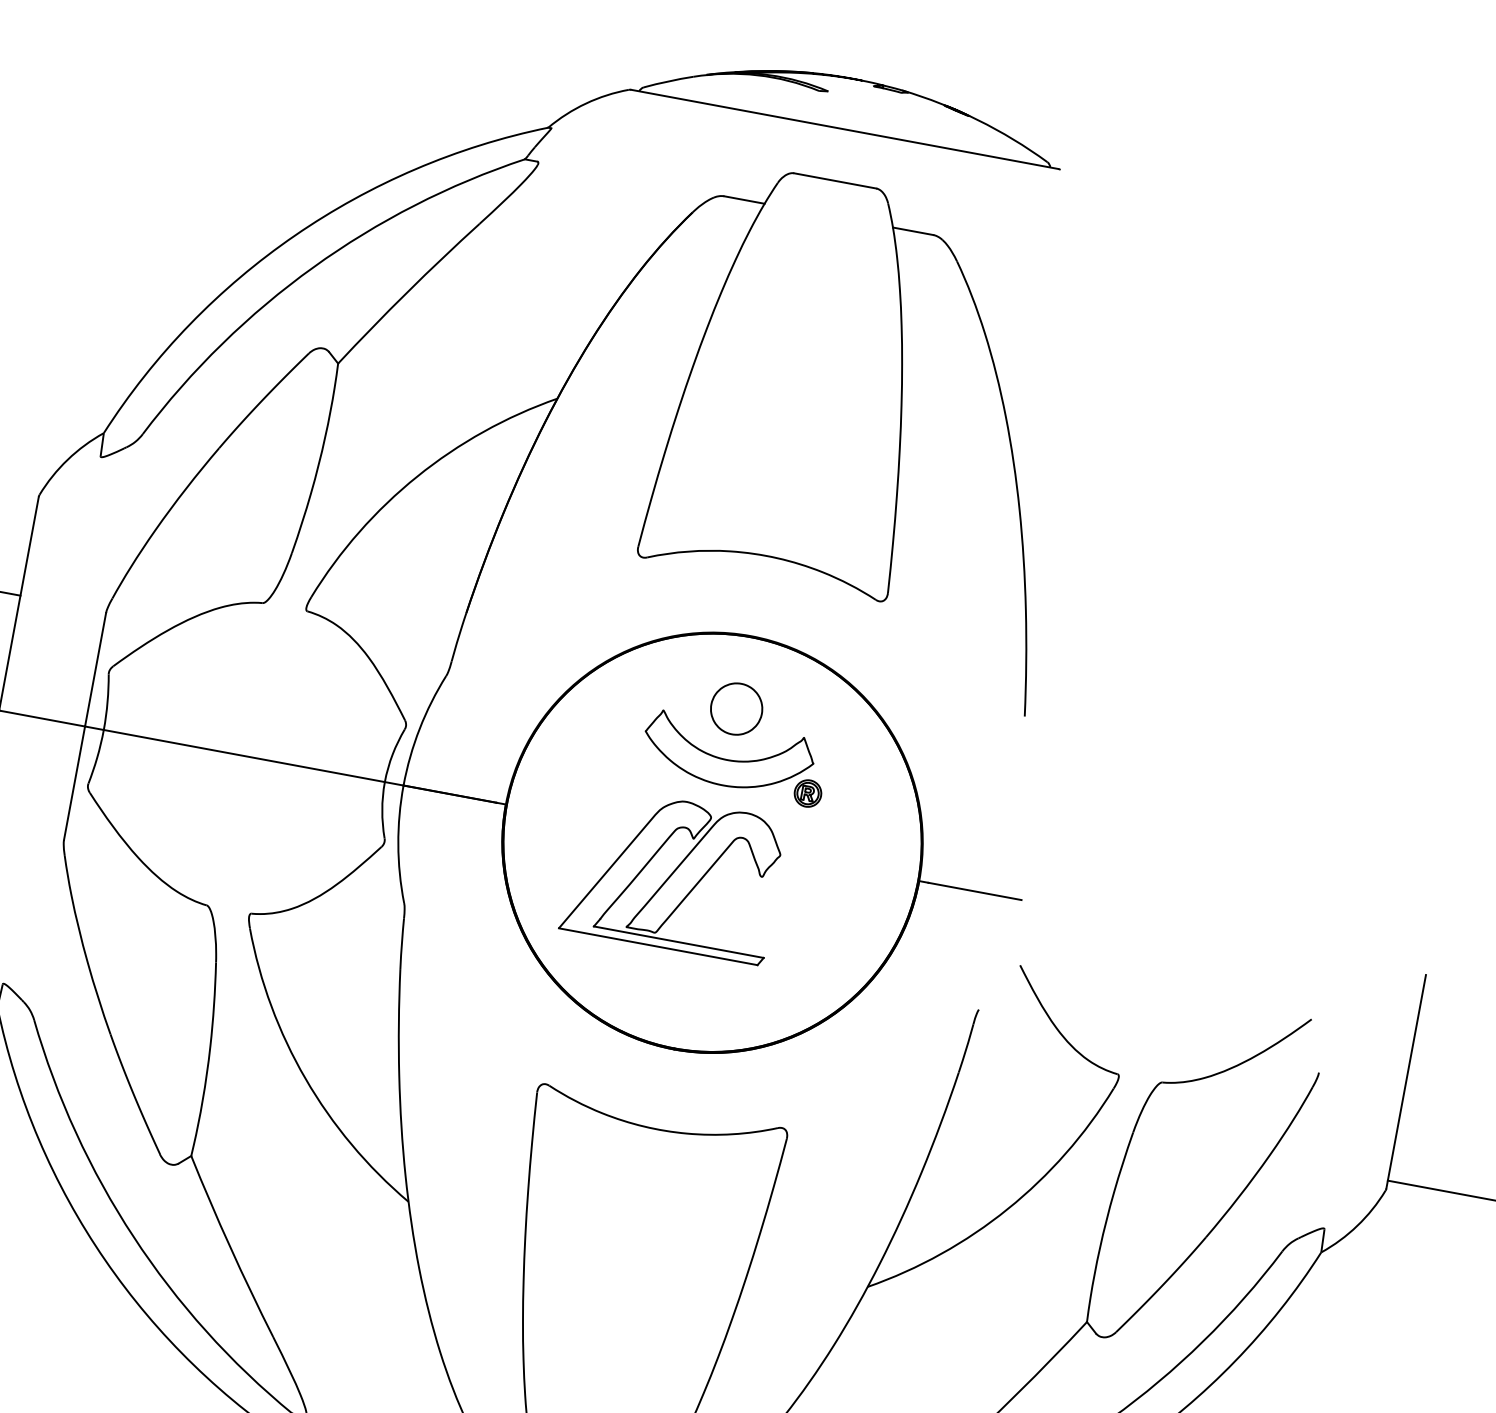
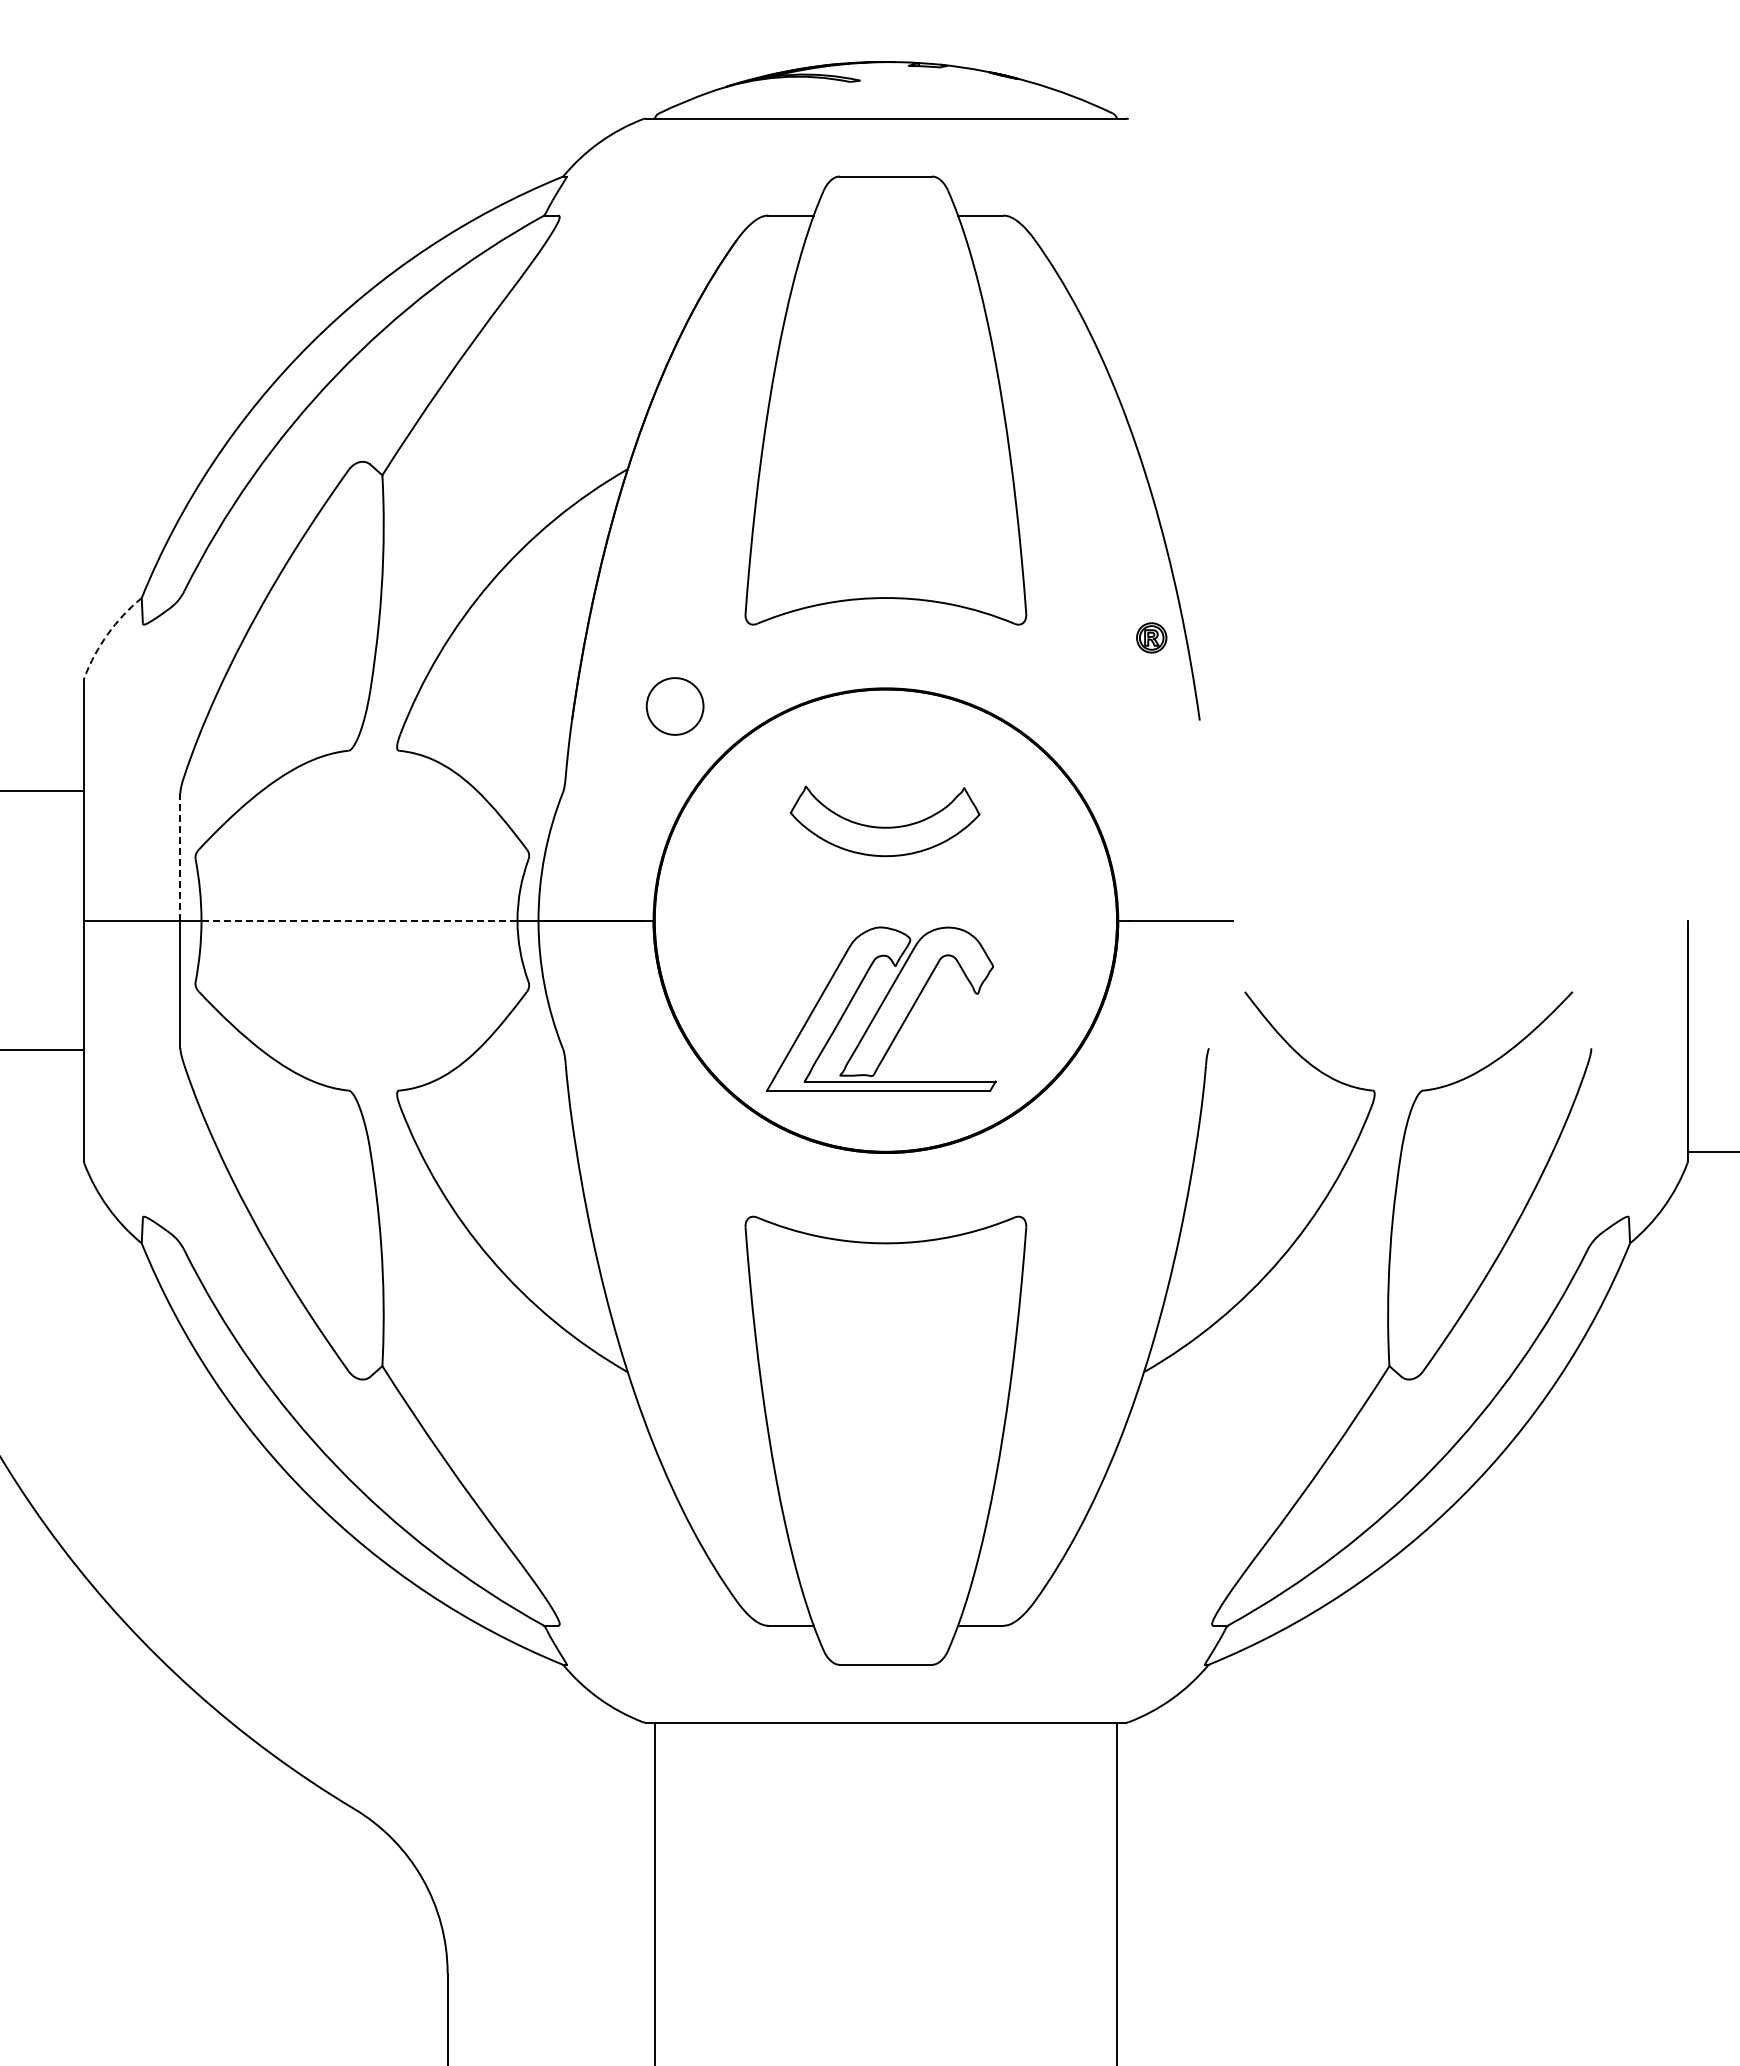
arc: (67, 459) -> (107, 634), solid -> dashed
line: (95, 669) -> (180, 856), solid -> dashed
part: (736, 708) -> (674, 706), moved
line: (245, 756) -> (360, 920), solid -> dashed
part: (807, 793) -> (1151, 637), moved
part: (674, 874) -> (881, 1008), moved

